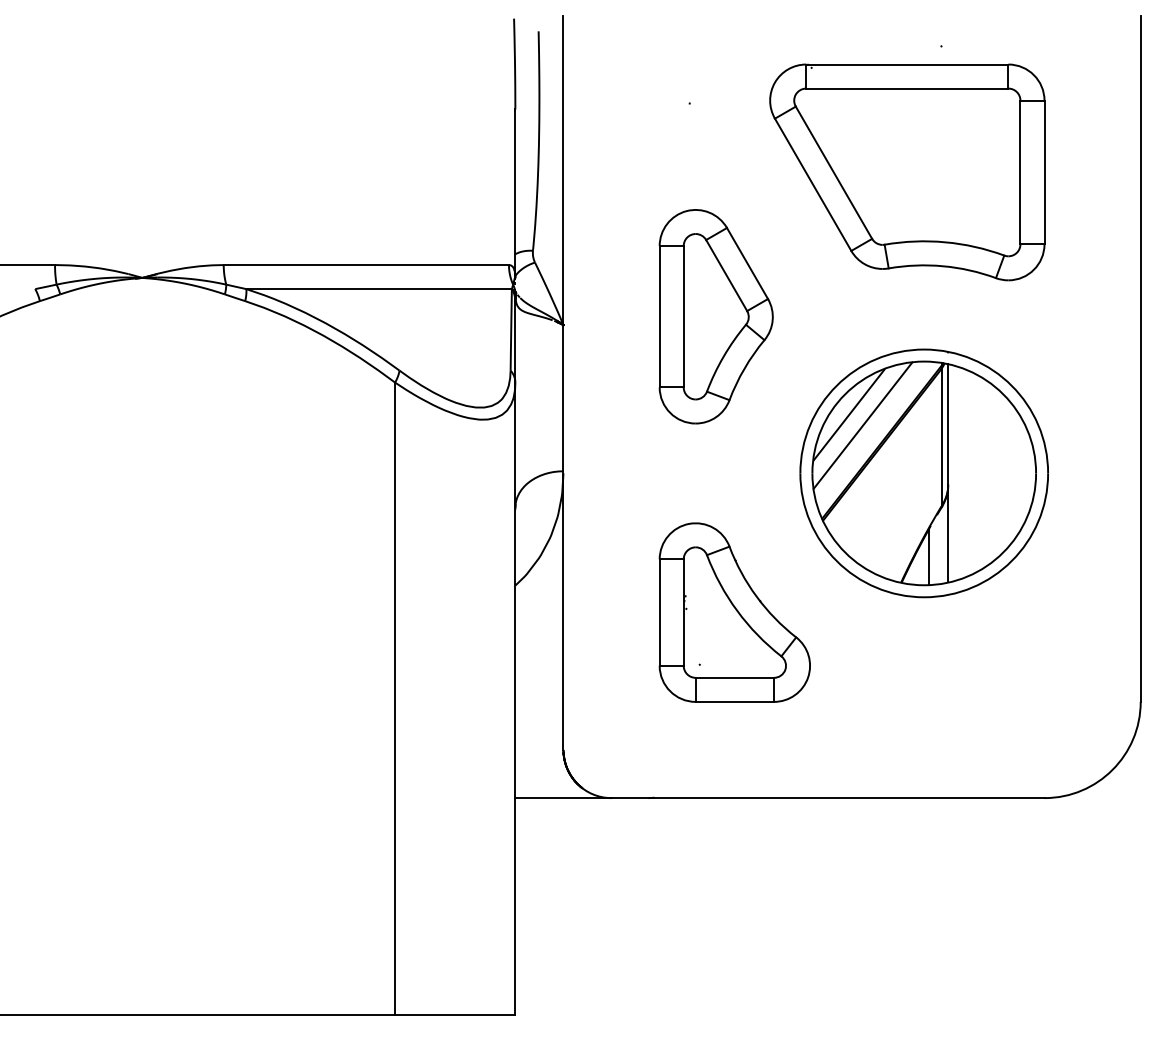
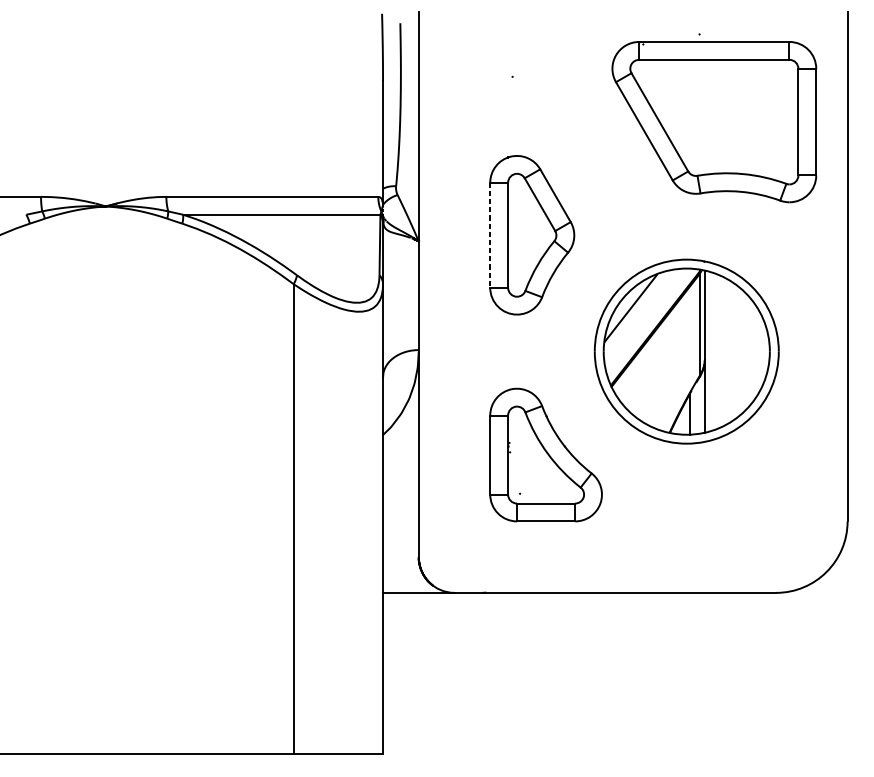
part: (907, 172) -> (714, 122), moved
line: (659, 316) -> (490, 235), solid -> dashed
line: (862, 425) -> (640, 316), removed

